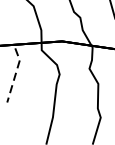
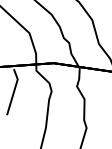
line: (15, 74) -> (14, 91), dashed -> solid

